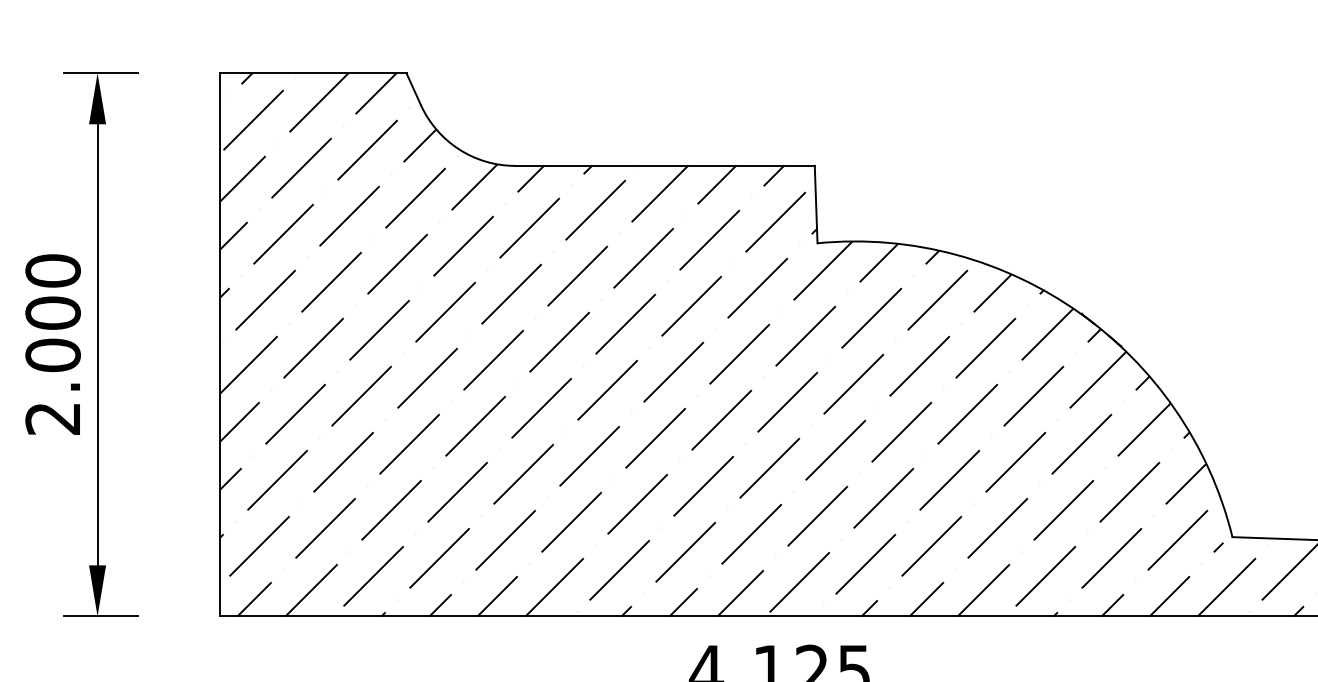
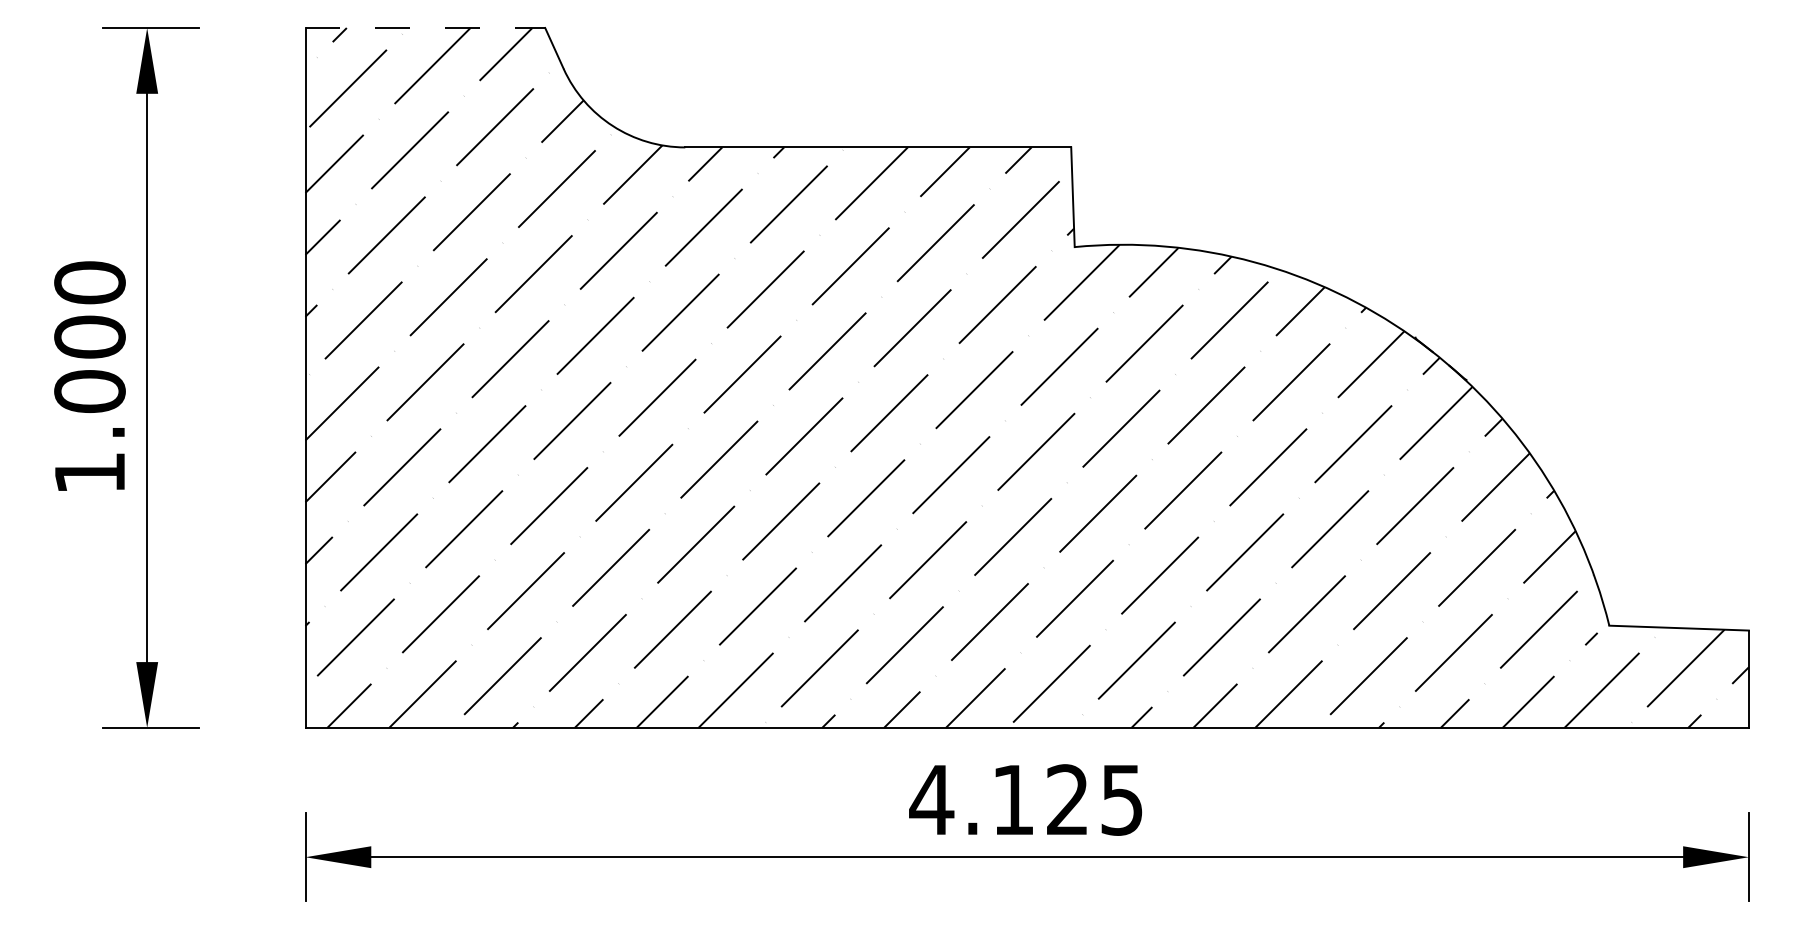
line: (313, 73) -> (425, 28), solid -> dashed
text: (52, 419) -> (89, 473), 2.000 -> 1.000

